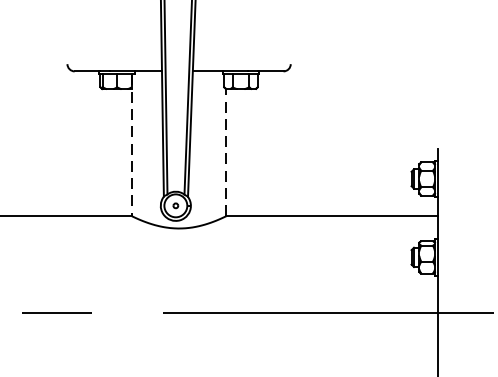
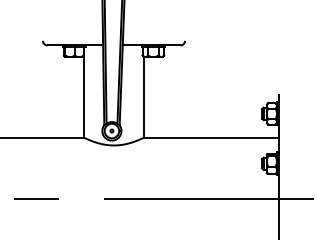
line: (132, 146) -> (84, 93), dashed -> solid
line: (225, 153) -> (143, 97), dashed -> solid

